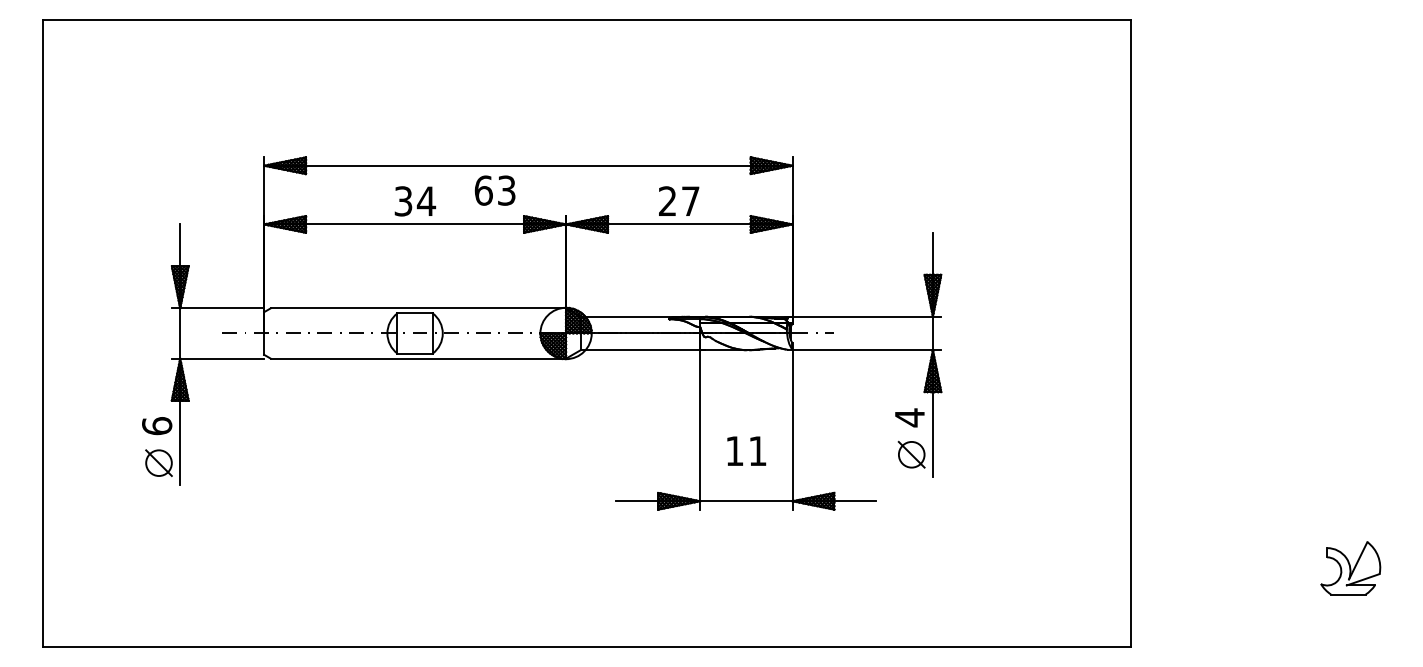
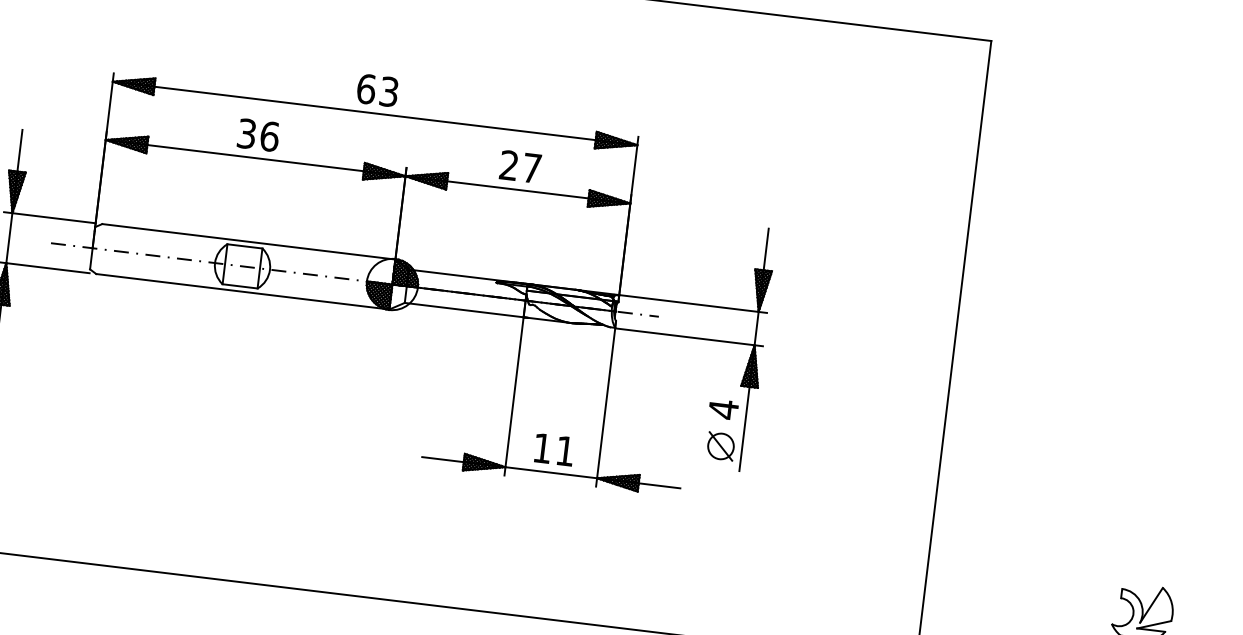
text: (494, 190) -> (377, 90), moved
text: (426, 201) -> (269, 136), 34 -> 36
text: (746, 450) -> (554, 449), moved

